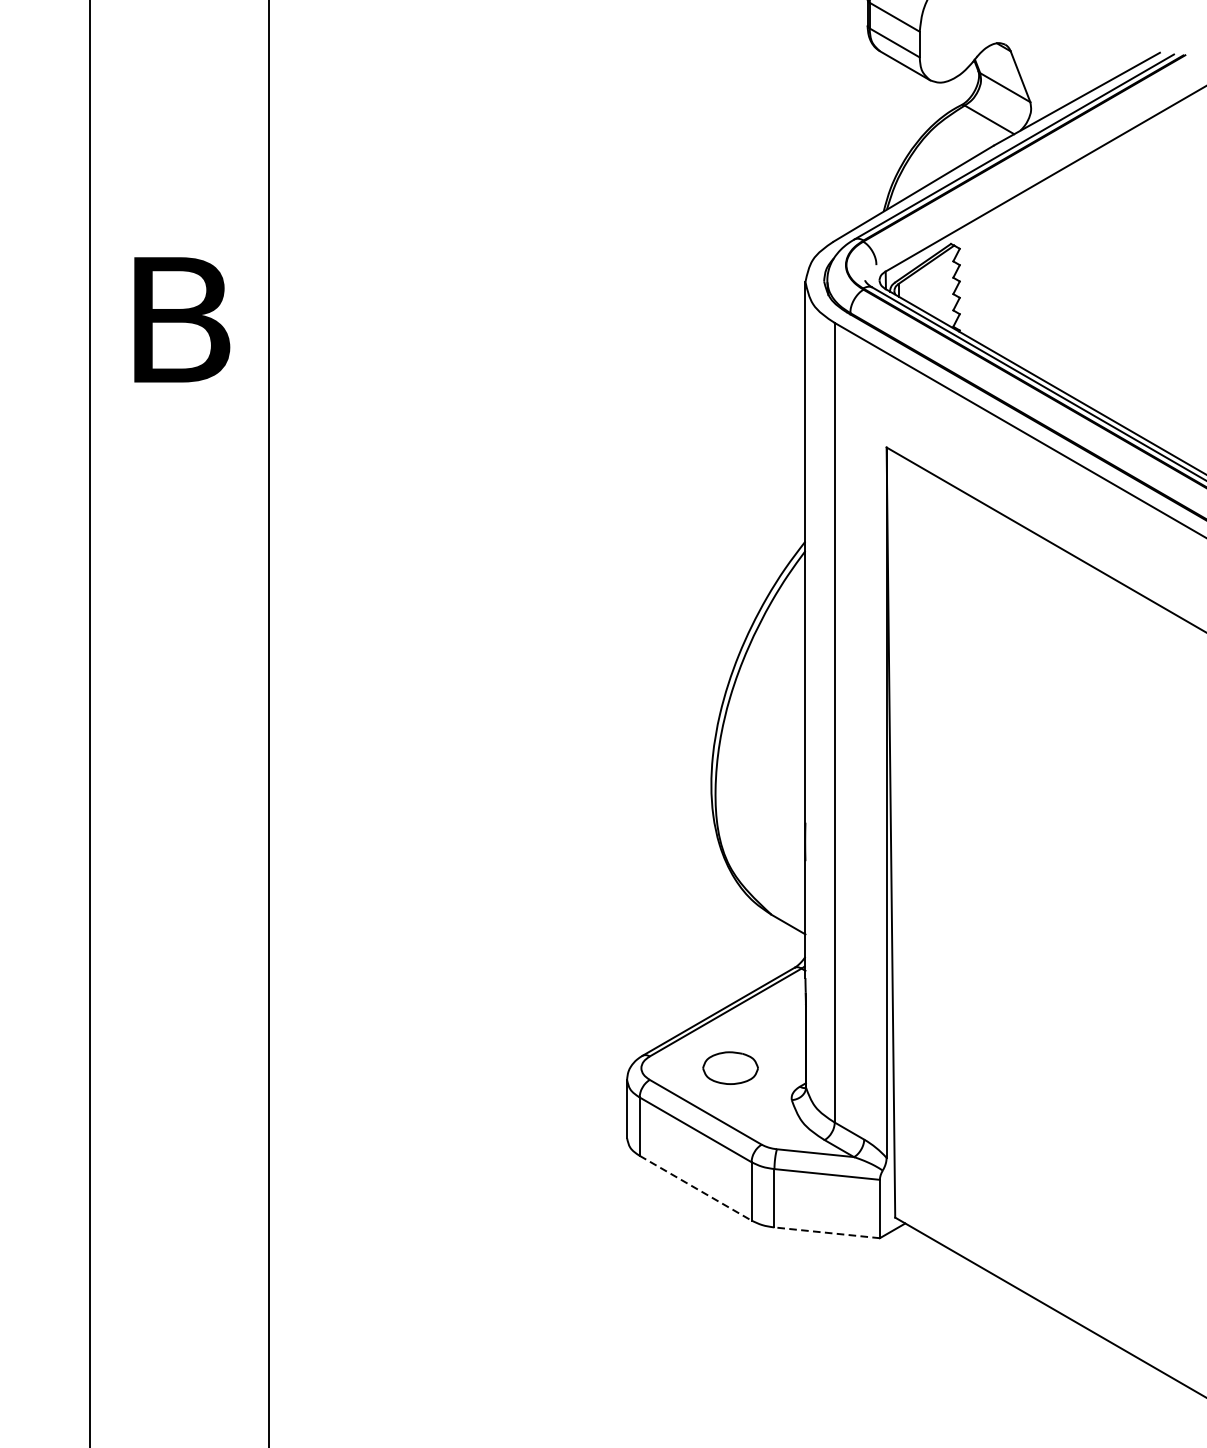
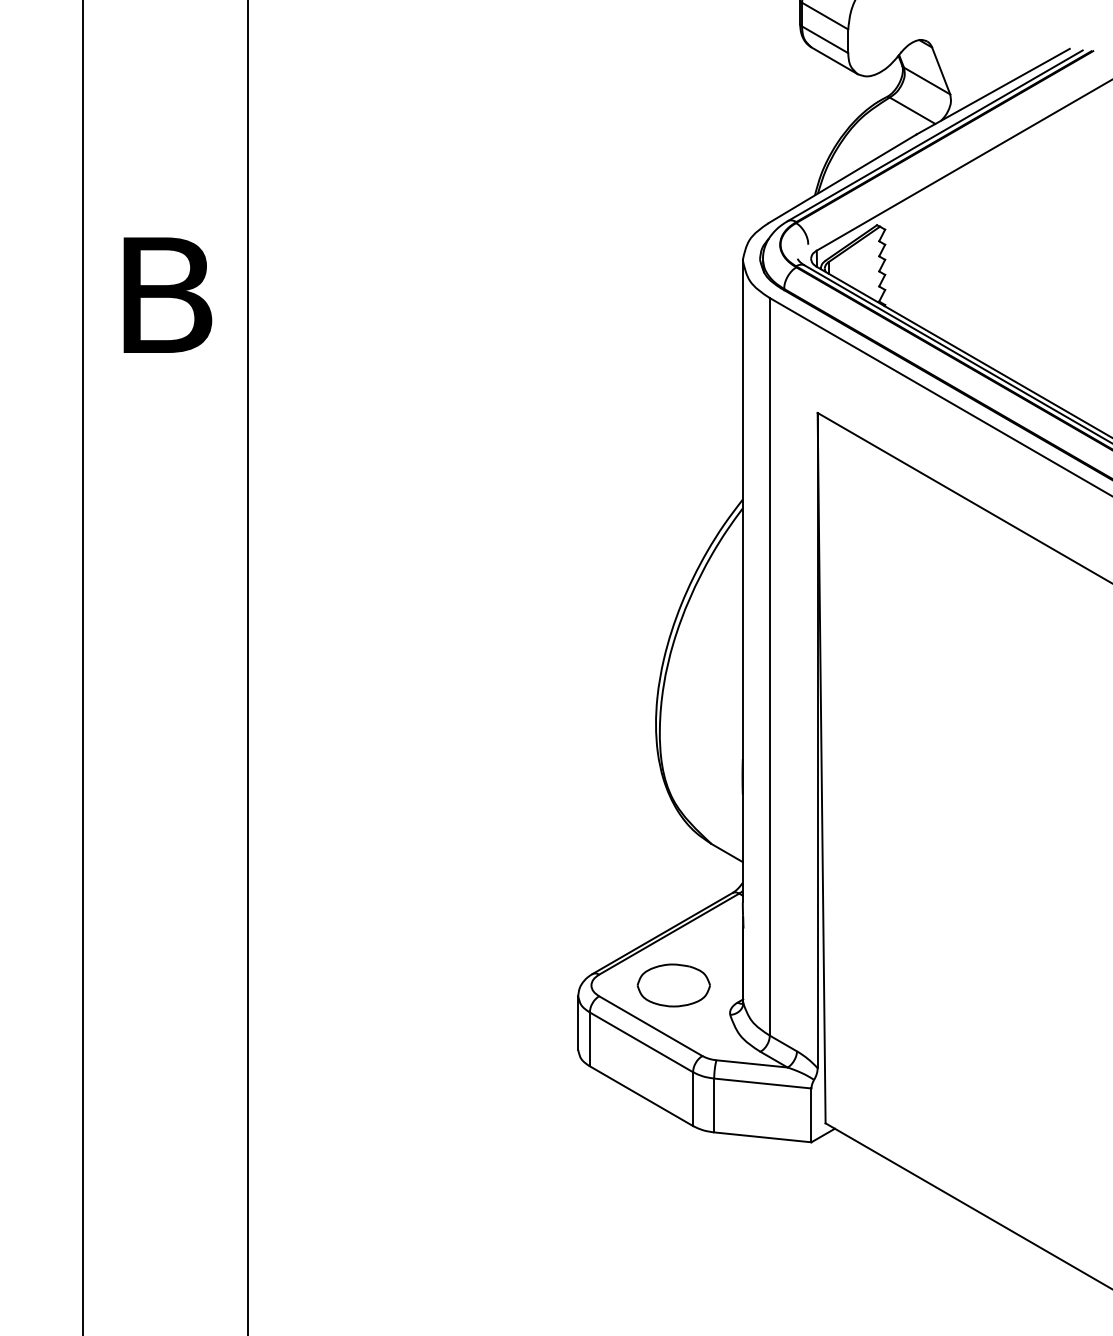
part: (730, 1068) -> (673, 985), size x1.43
line: (695, 1188) -> (641, 1096), dashed -> solid
line: (826, 1232) -> (762, 1137), dashed -> solid

